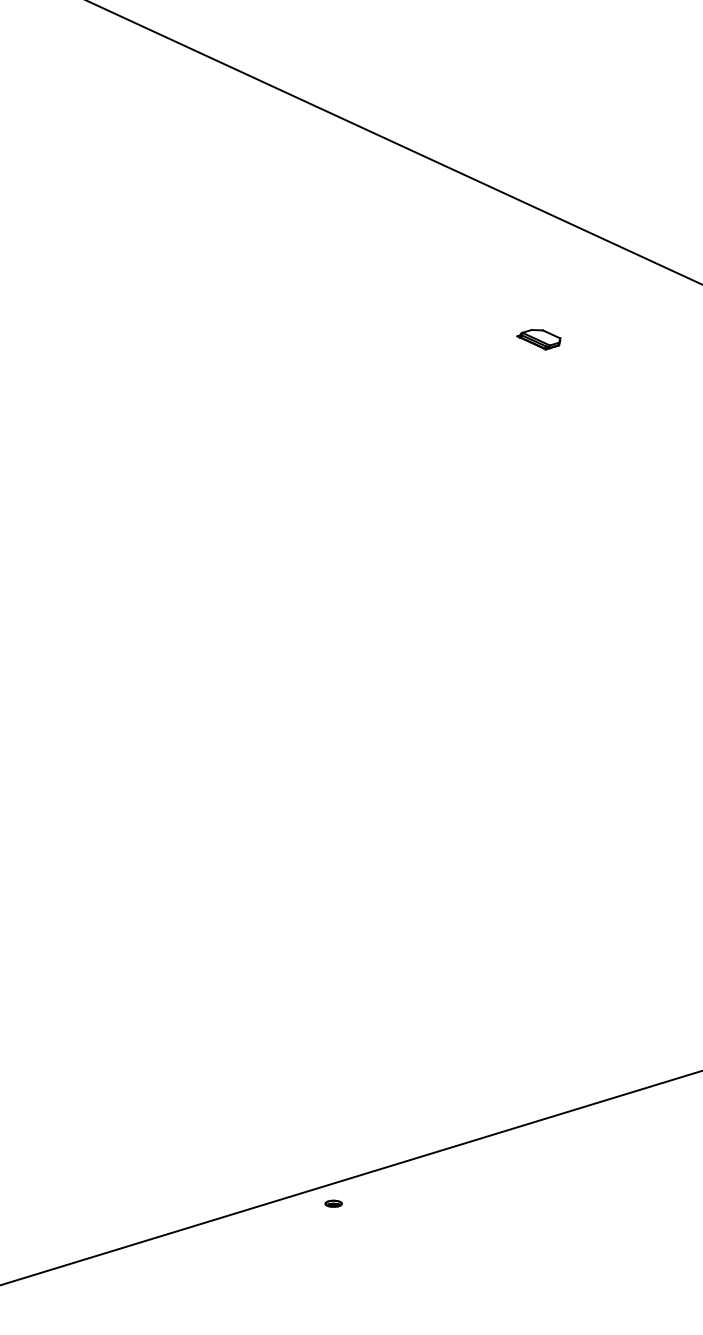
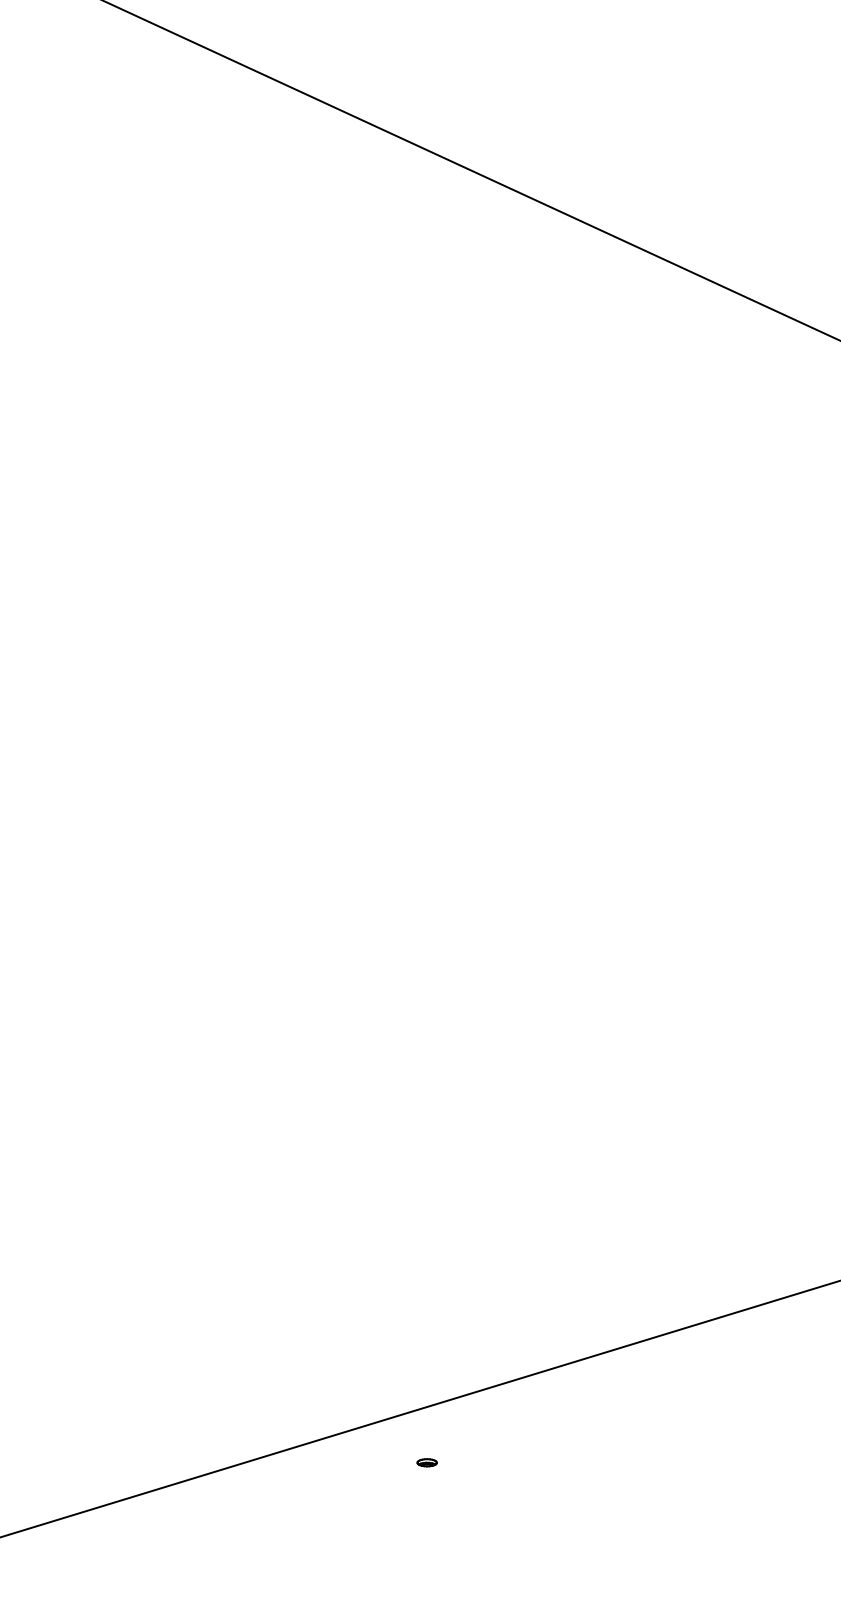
part: (538, 339) -> (644, 406), removed
part: (333, 1203) -> (426, 1462), moved

